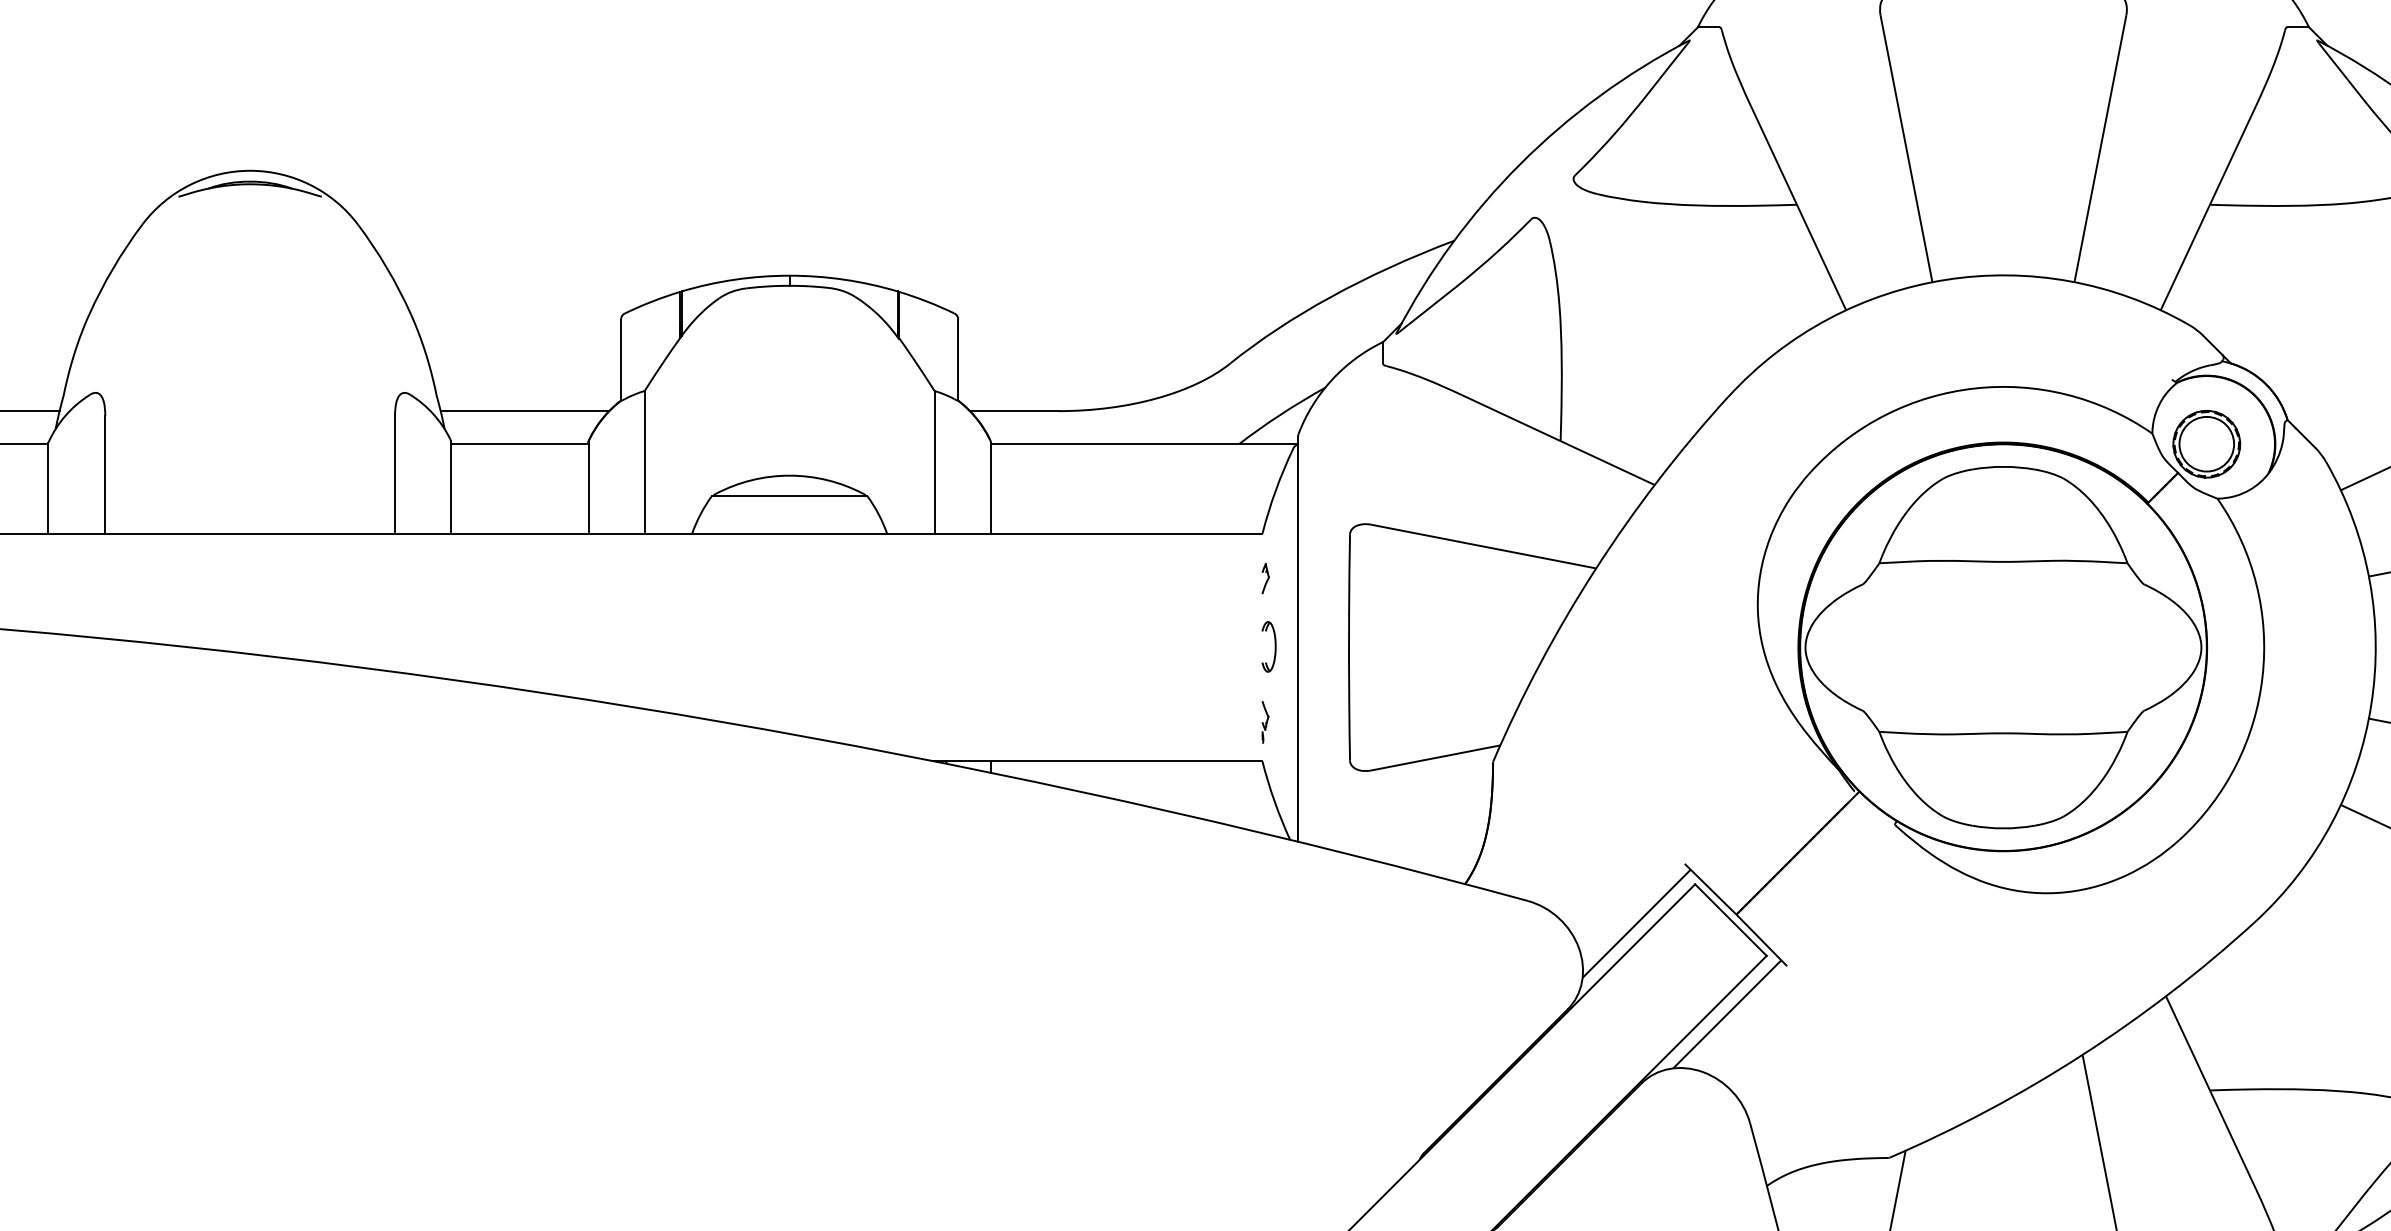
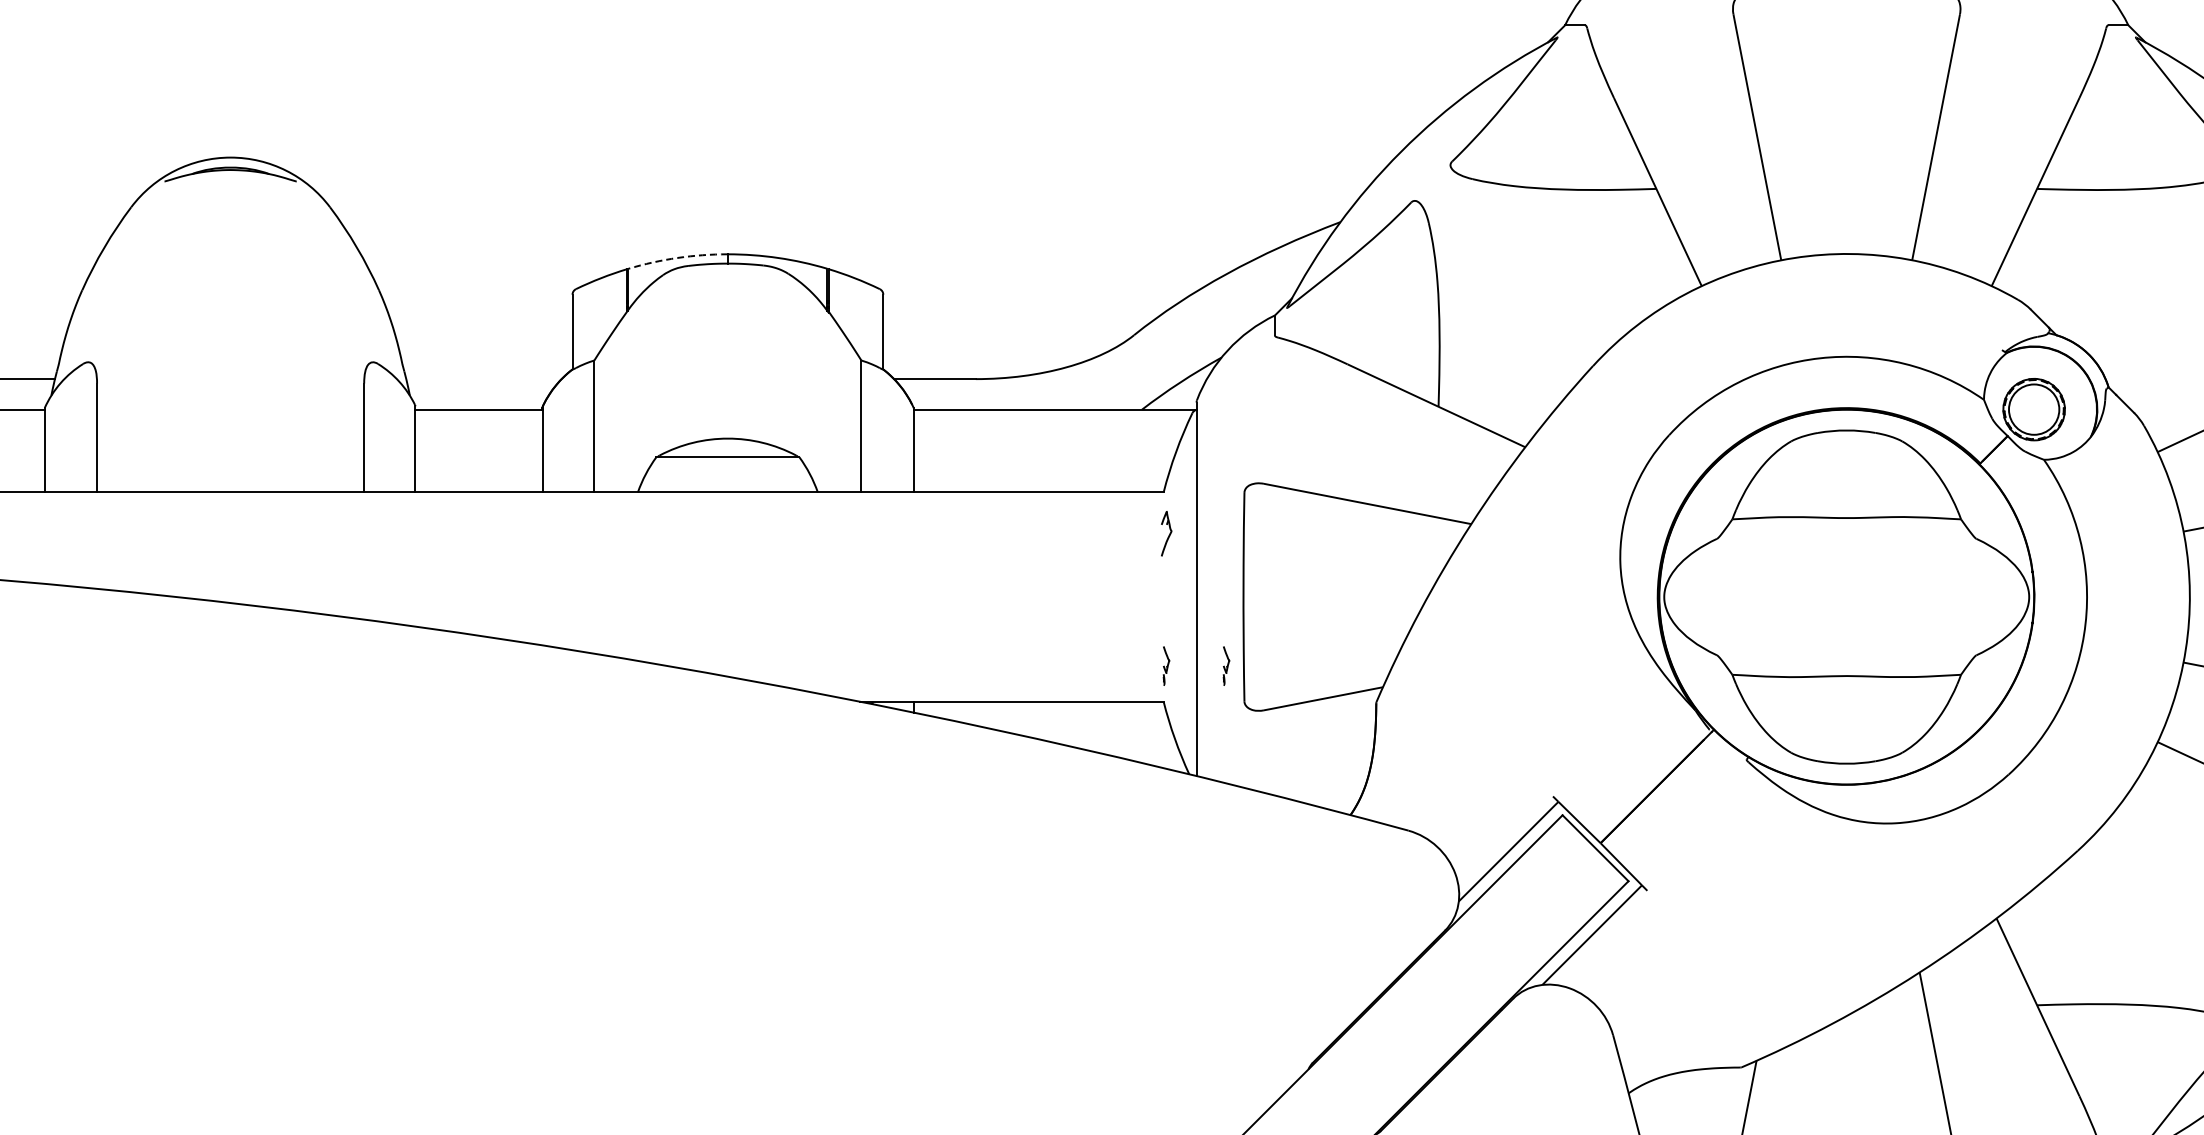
arc: (734, 279) -> (677, 257), solid -> dashed
line: (524, 411) -> (483, 379), removed
part: (1265, 578) -> (1166, 533), size x1.6
part: (1268, 646) -> (1169, 596), removed
part: (1330, 721) -> (1226, 665), added

